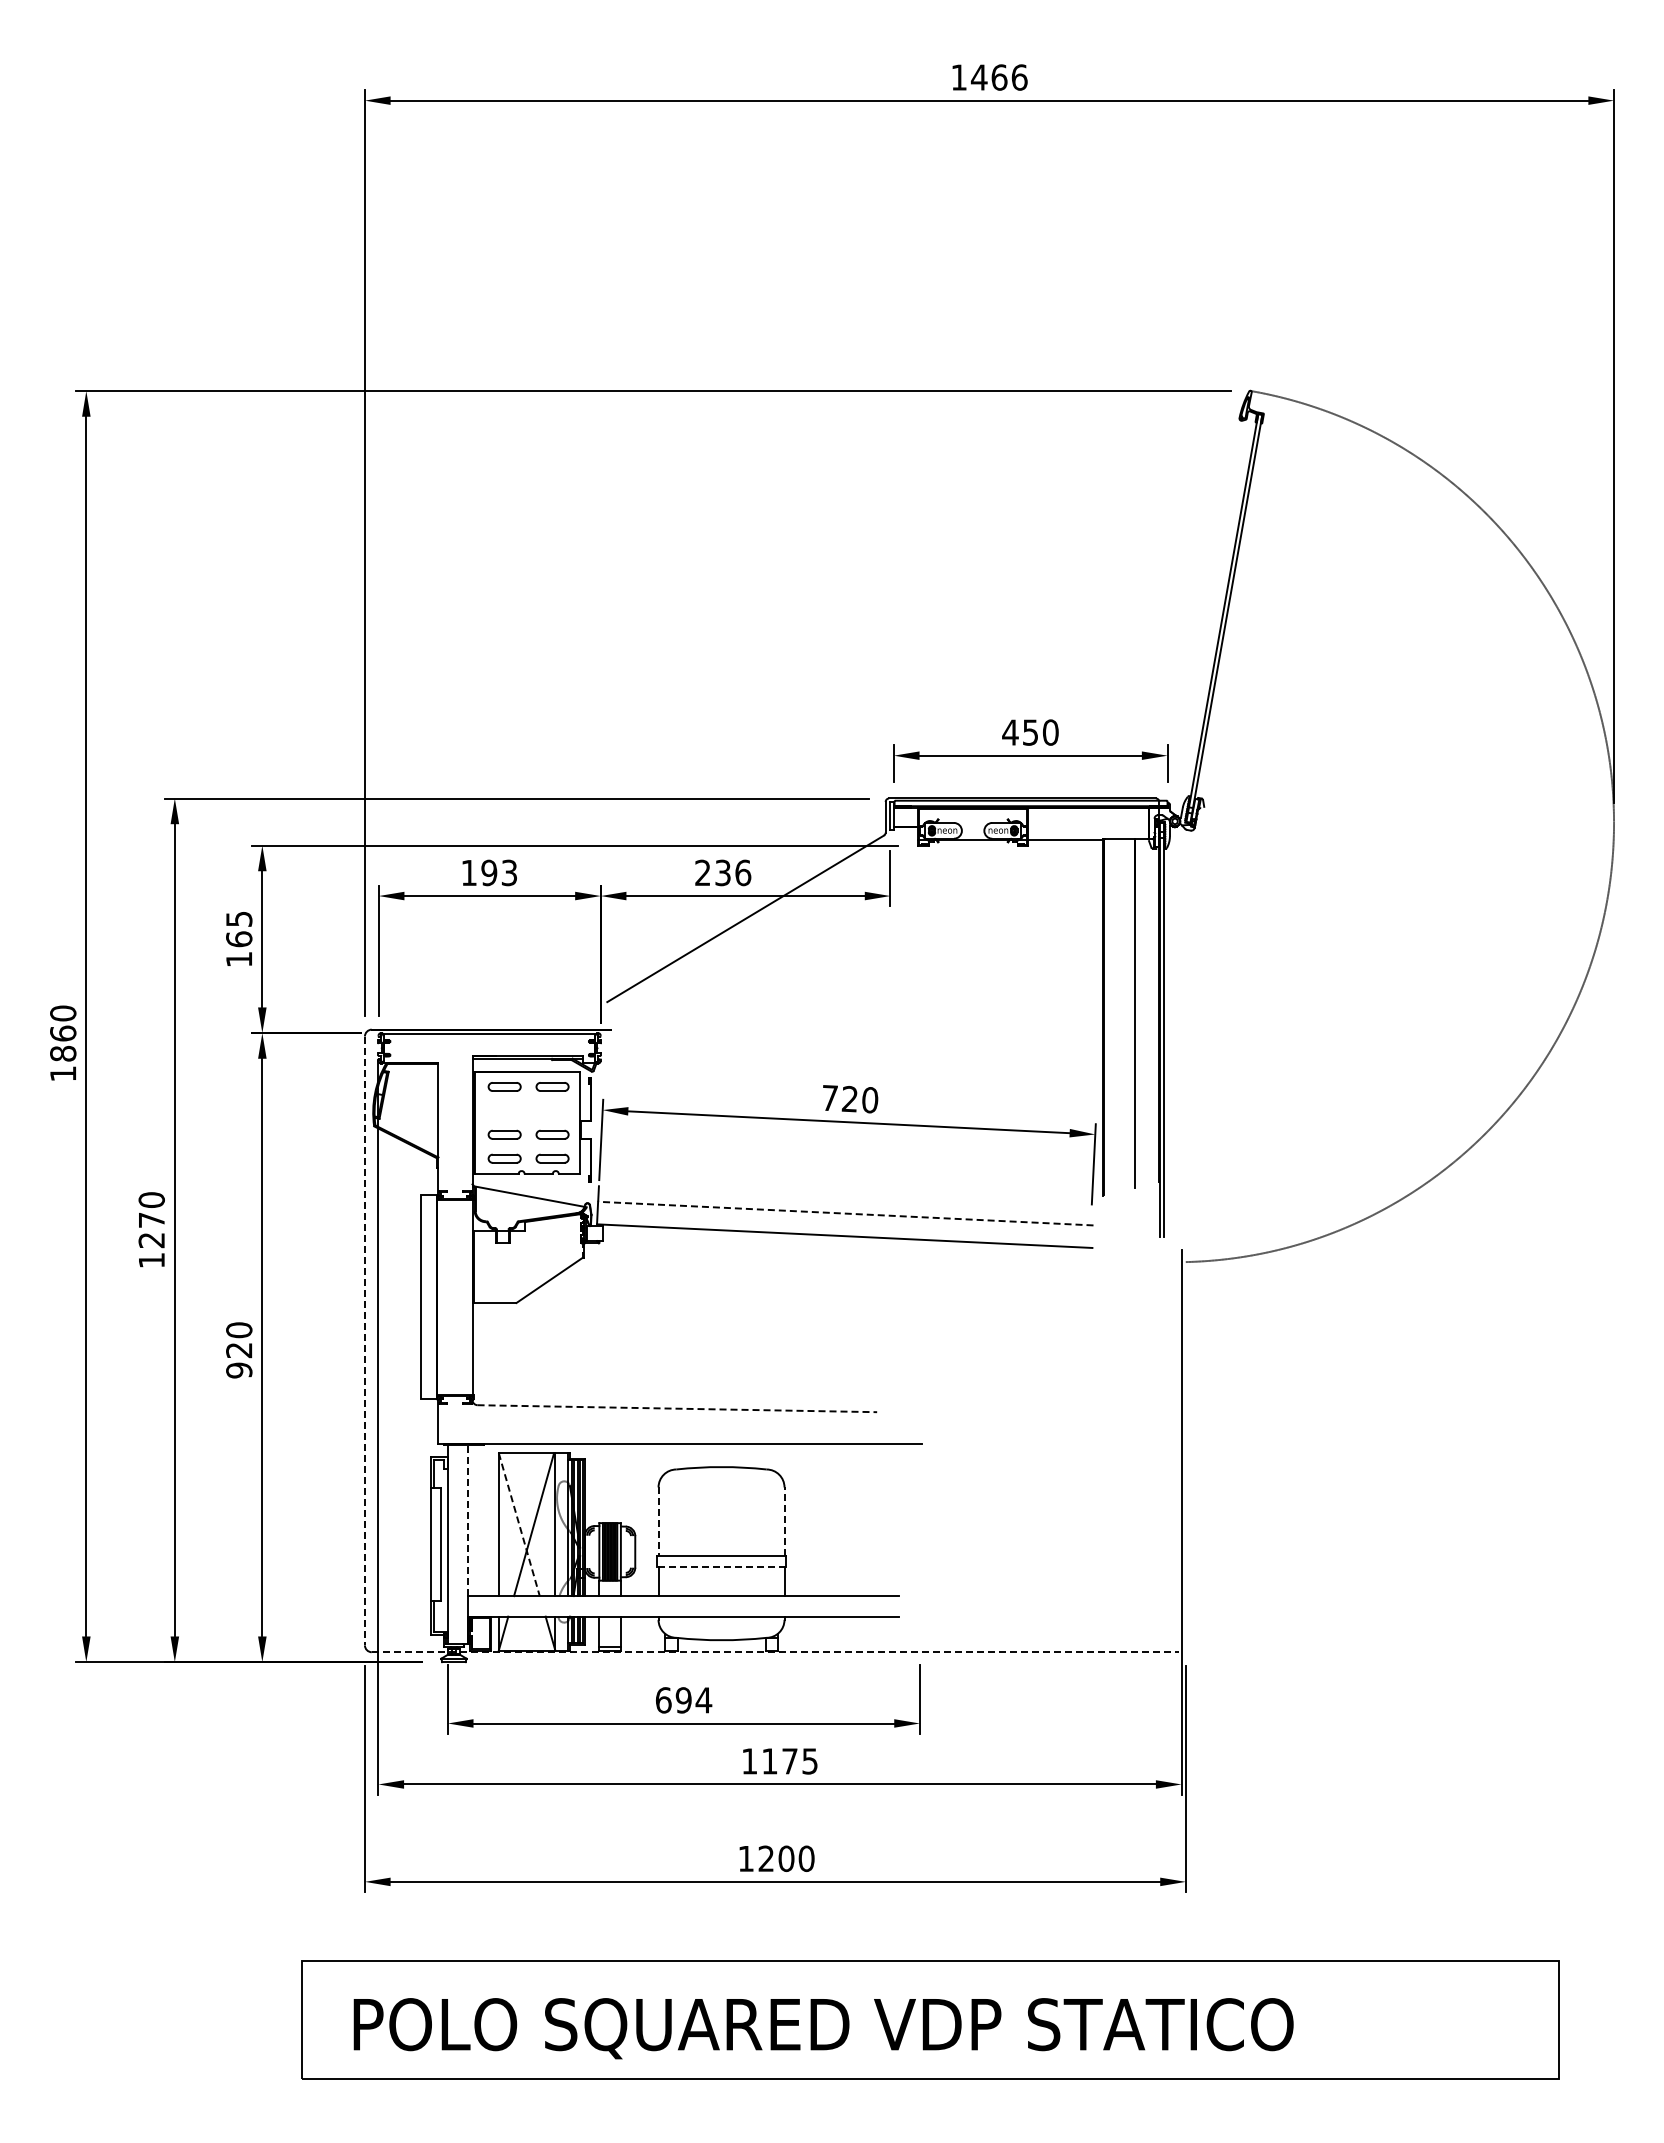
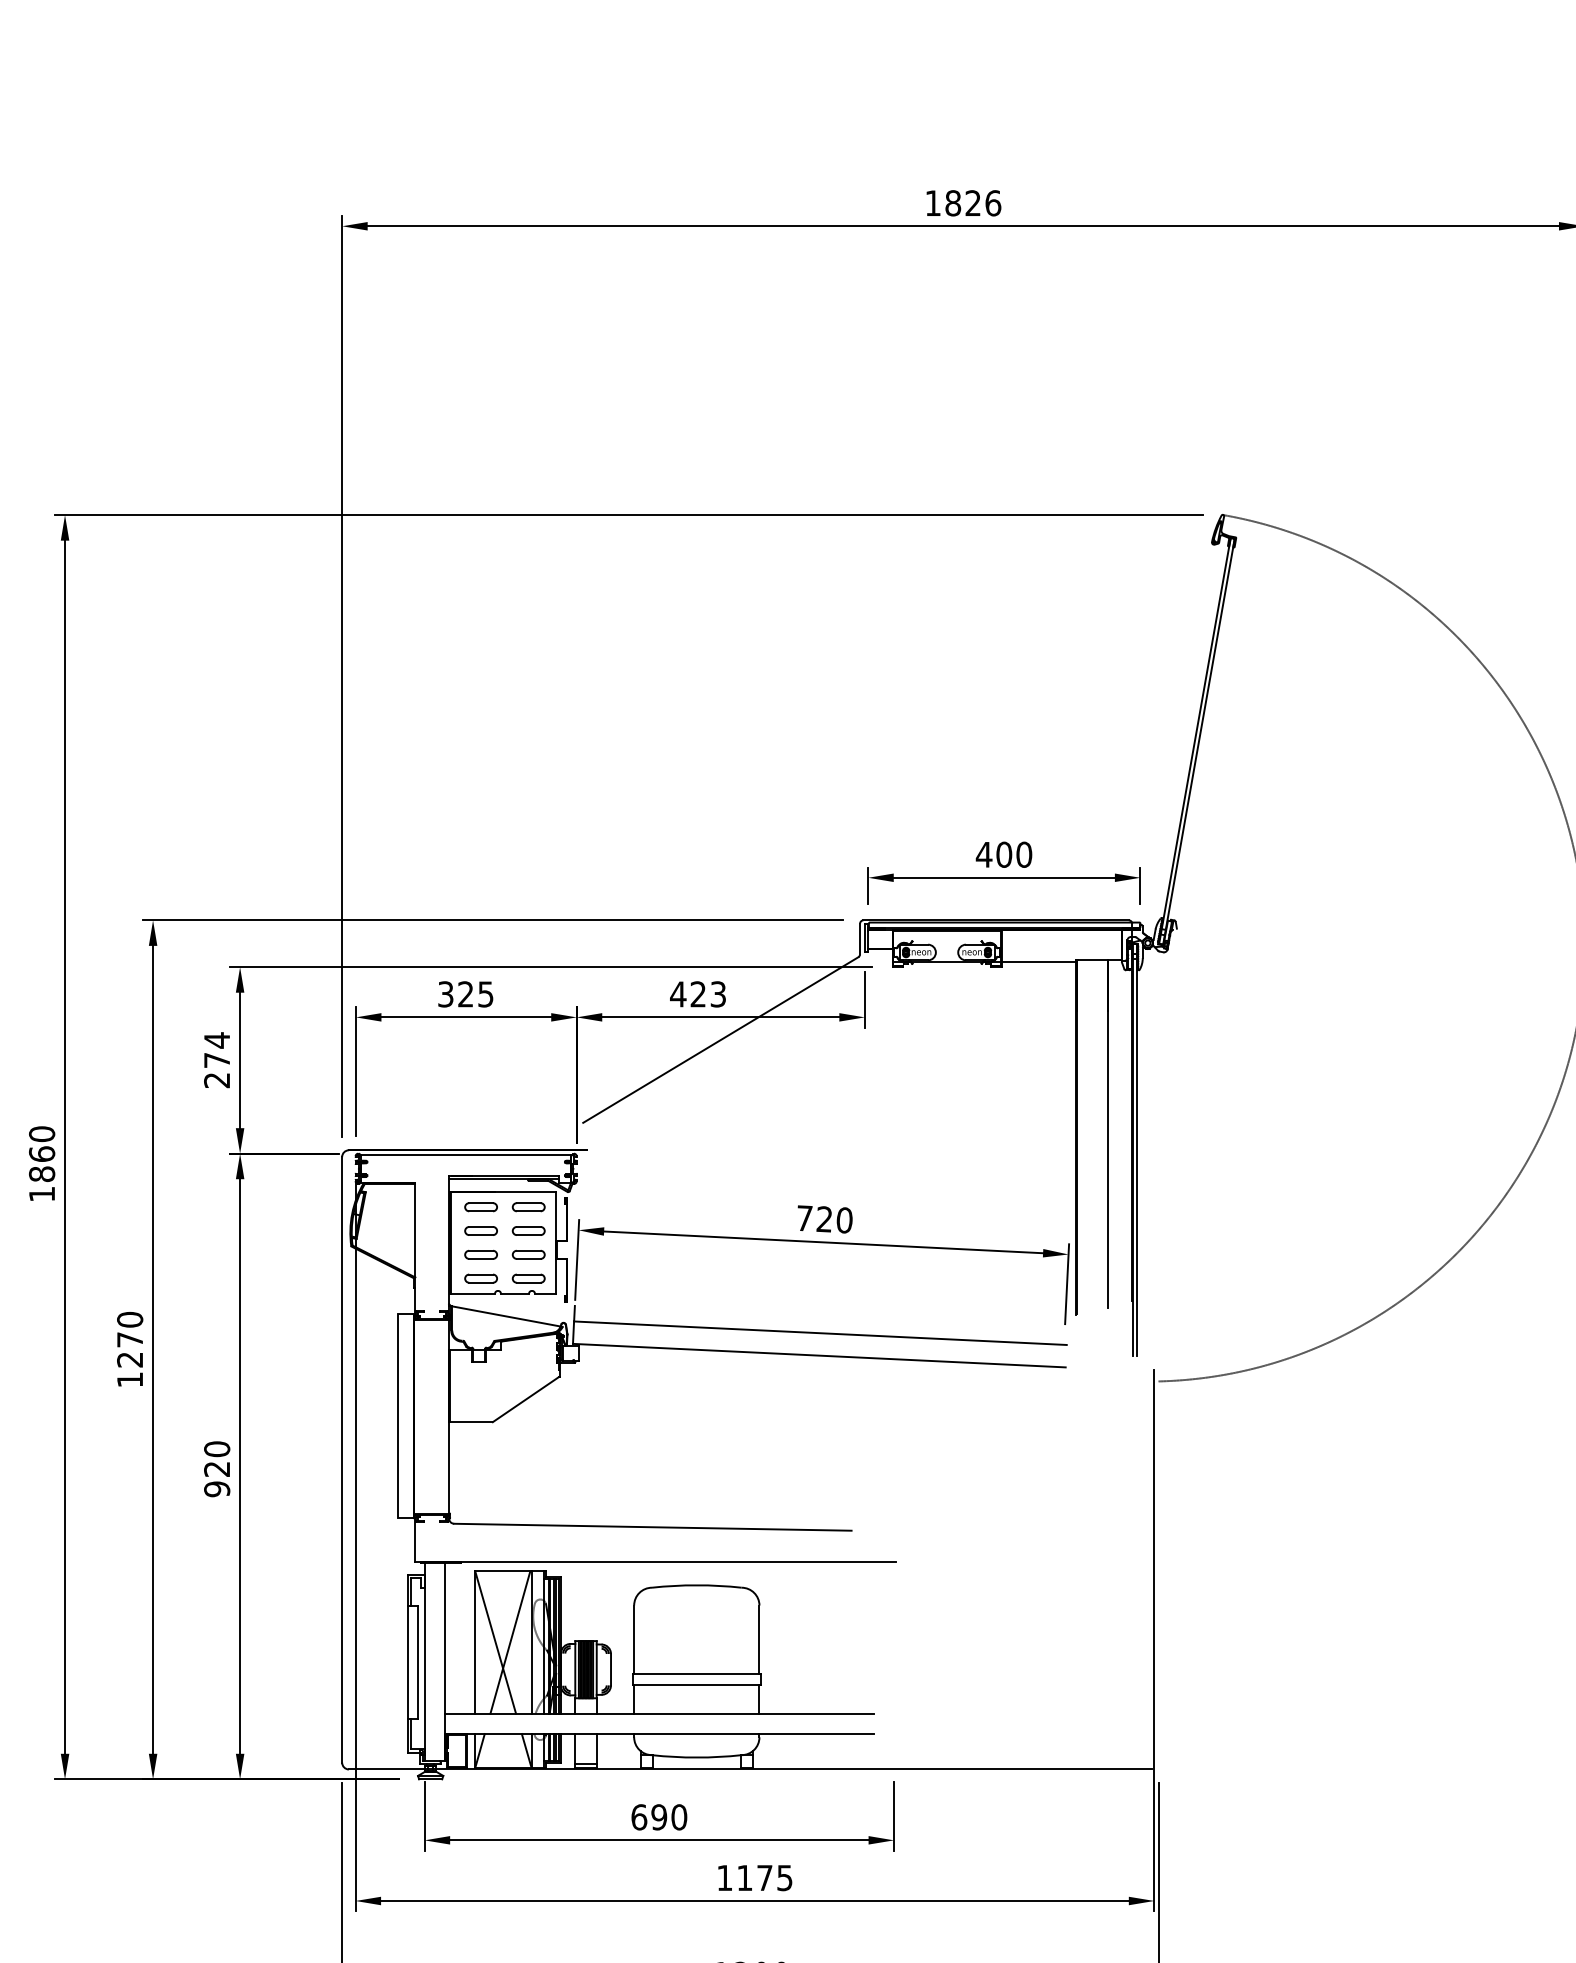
text: (988, 77) -> (962, 203), 1466 -> 1826
text: (1030, 732) -> (1004, 854), 450 -> 400
text: (488, 872) -> (465, 993), 193 -> 325
text: (722, 872) -> (697, 993), 236 -> 423
text: (239, 939) -> (217, 1060), 165 -> 274
part: (504, 1110) -> (480, 1230), added
part: (552, 1110) -> (528, 1230), added
line: (845, 1213) -> (820, 1333), dashed -> solid
line: (364, 1341) -> (341, 1460), dashed -> solid
line: (677, 1408) -> (653, 1527), dashed -> solid
line: (468, 1520) -> (445, 1638), dashed -> solid
line: (784, 1521) -> (759, 1639), dashed -> solid
line: (658, 1522) -> (634, 1640), dashed -> solid
line: (519, 1525) -> (495, 1643), dashed -> solid
line: (721, 1567) -> (696, 1685), dashed -> solid
line: (775, 1652) -> (750, 1769), dashed -> solid
text: (703, 1700) -> (678, 1817), 694 -> 690

